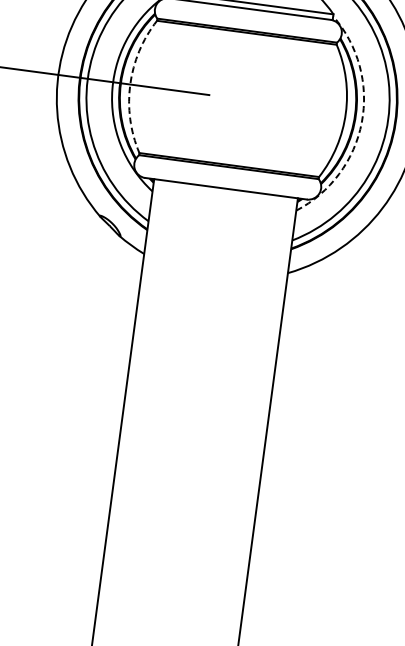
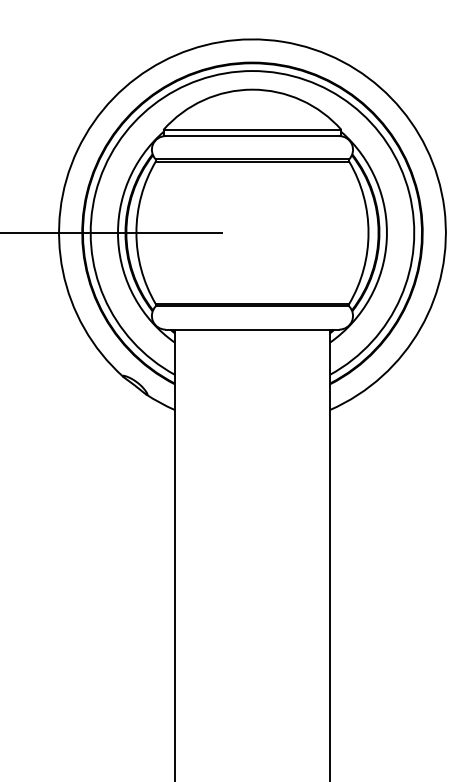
arc: (130, 84) -> (136, 232), dashed -> solid
arc: (361, 122) -> (386, 240), dashed -> solid

